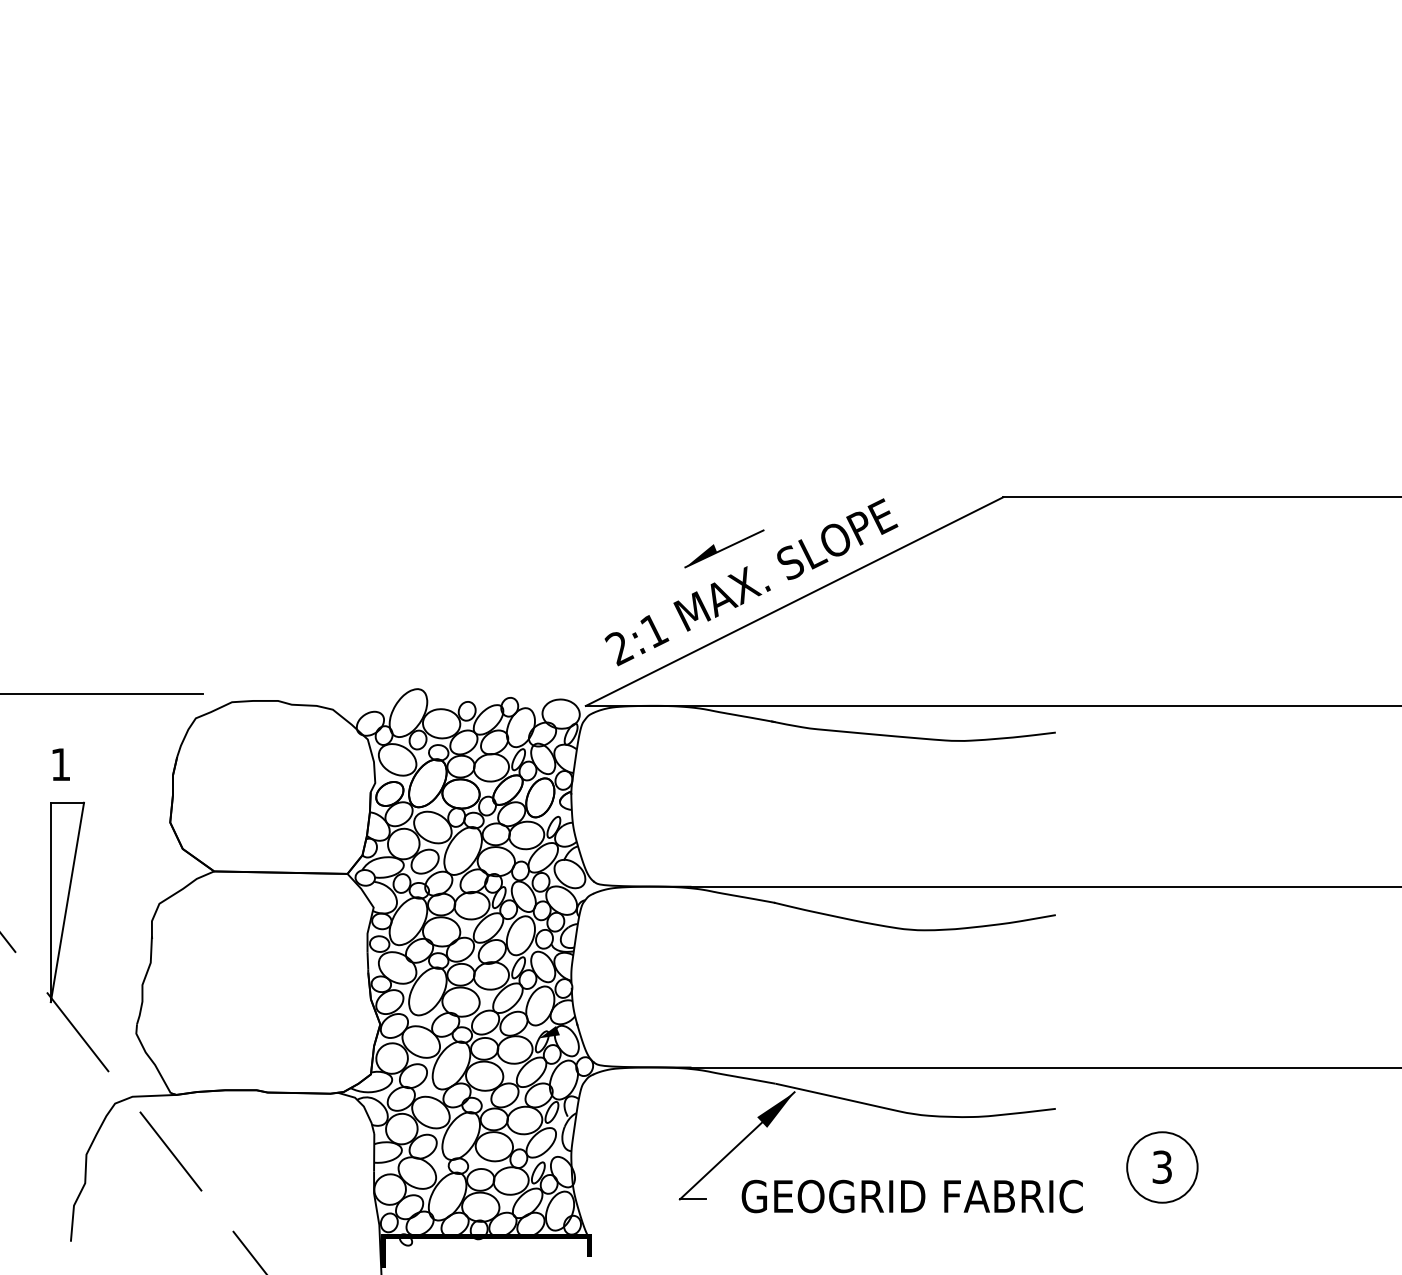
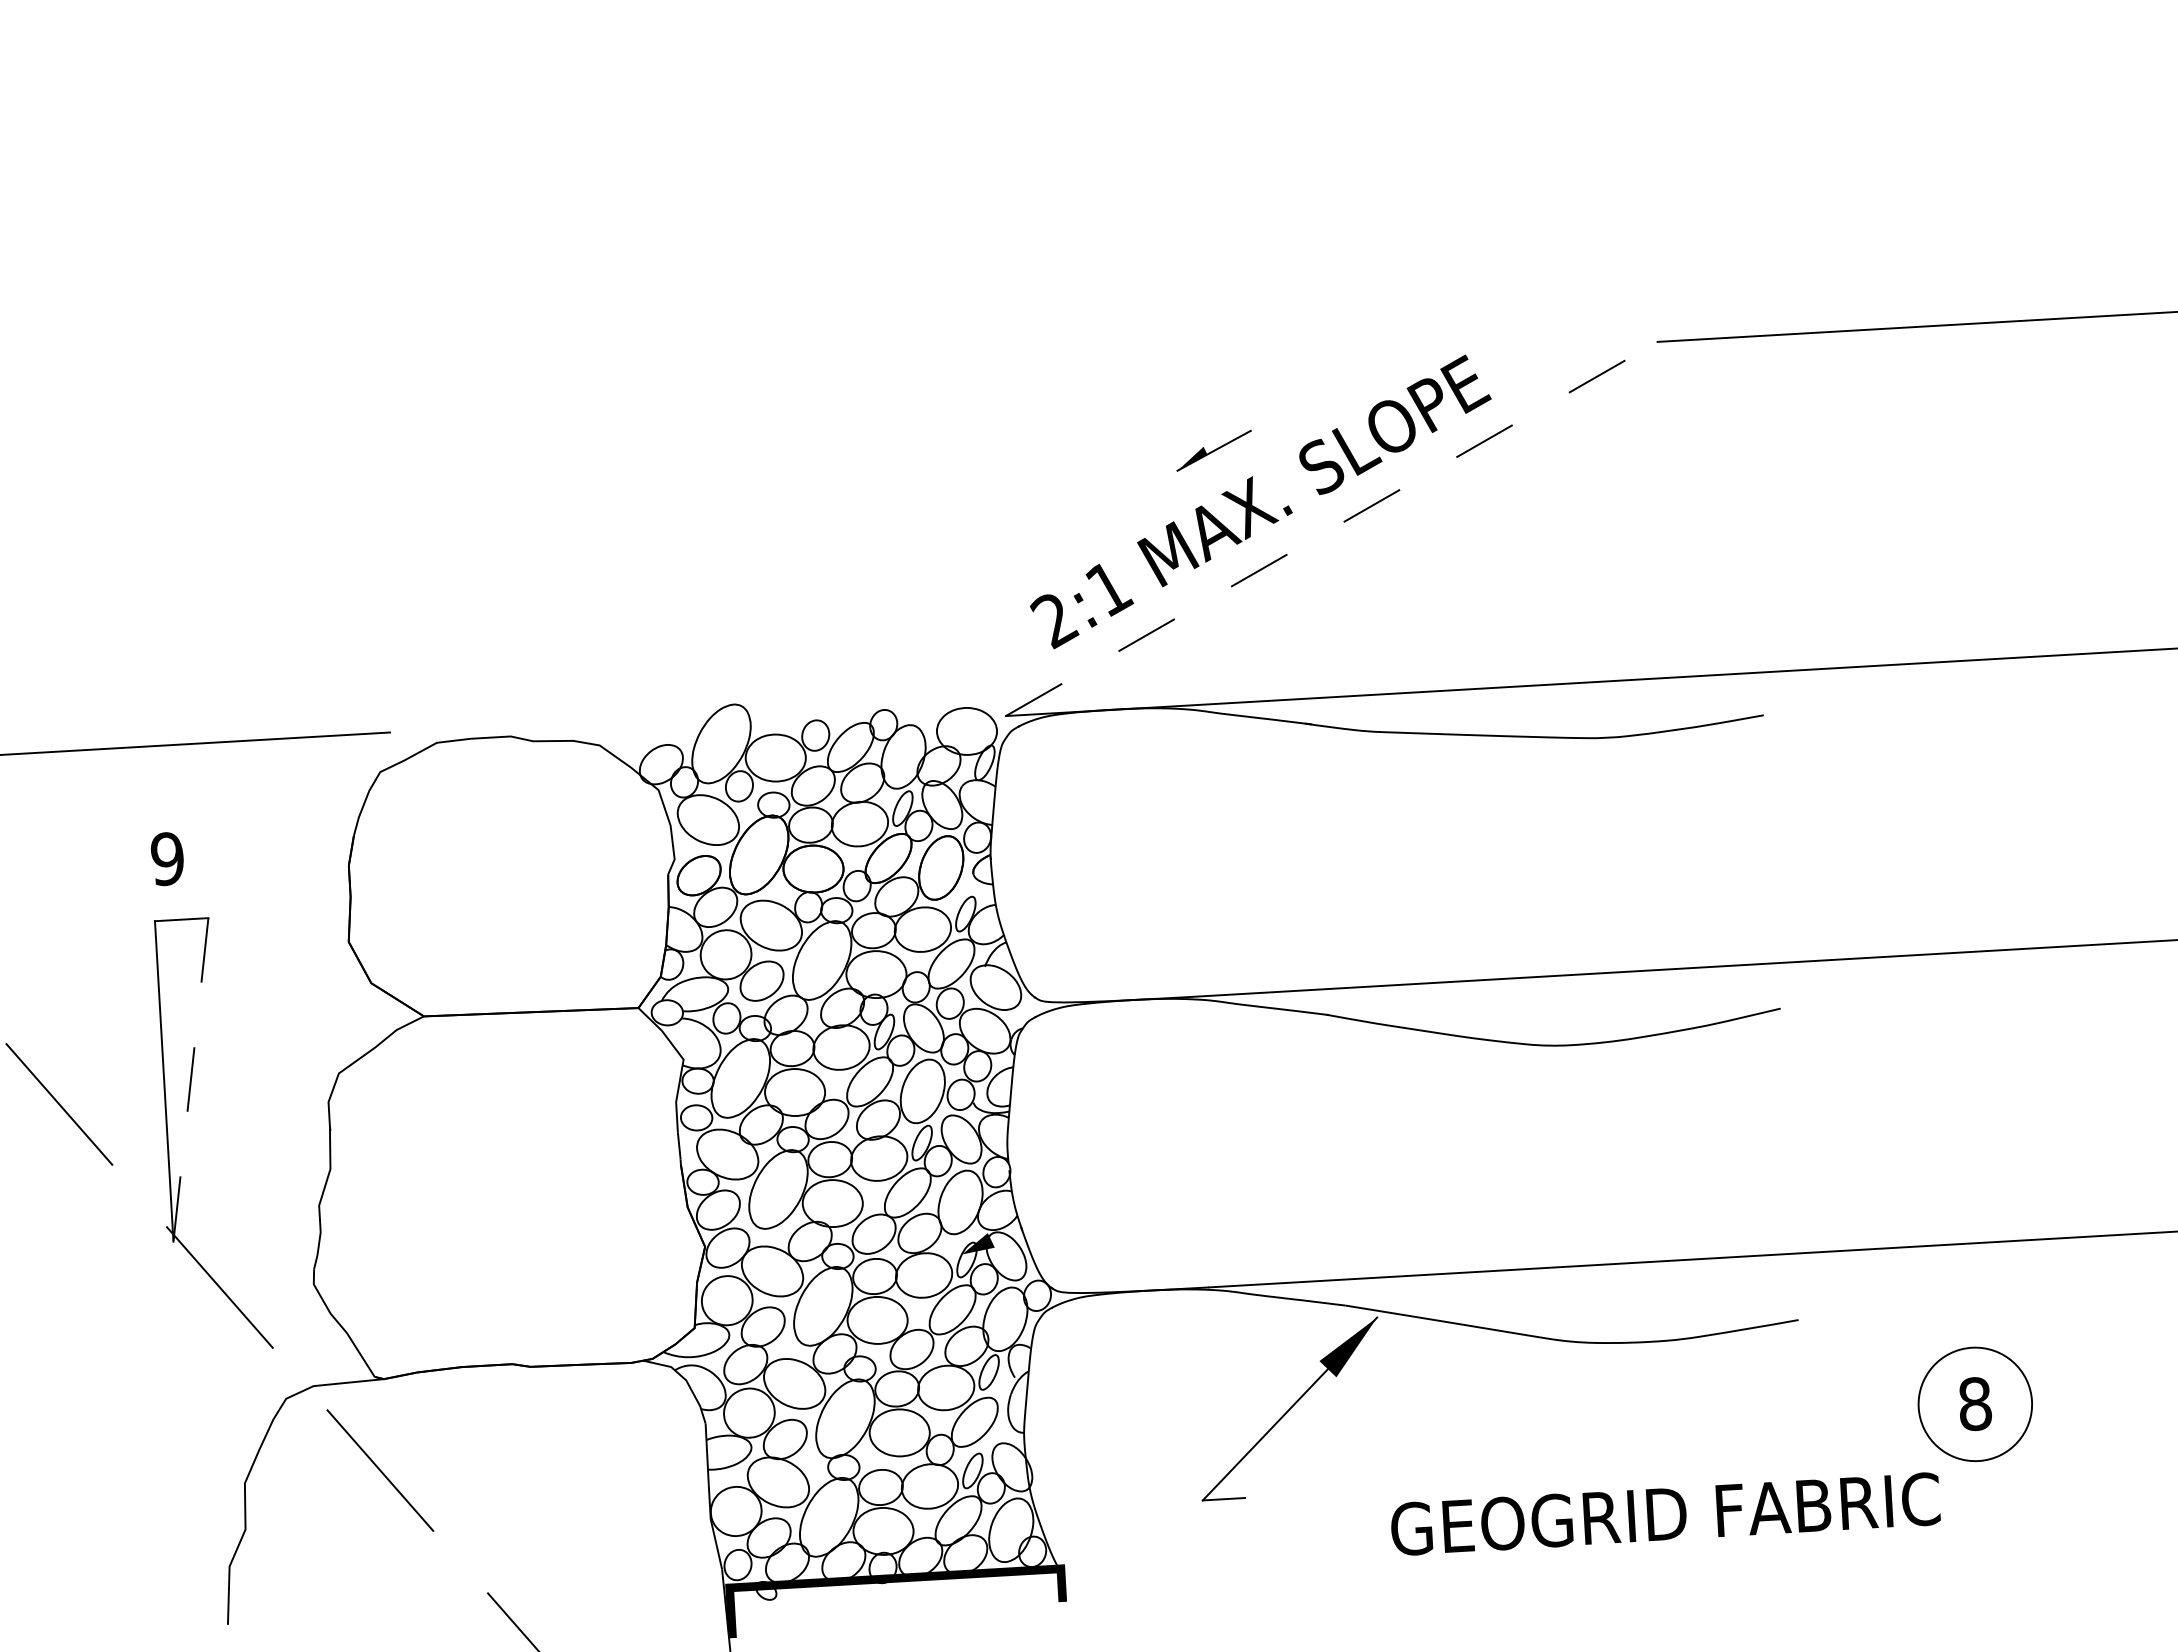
part: (724, 548) -> (1214, 450), size x0.6
line: (795, 601) -> (1333, 528), solid -> dashed
text: (60, 764) -> (166, 858), 1 -> 9
line: (67, 902) -> (191, 1079), solid -> dashed
text: (1162, 1167) -> (1975, 1404), 3 -> 8
text: (911, 1196) -> (1664, 1514), moved

